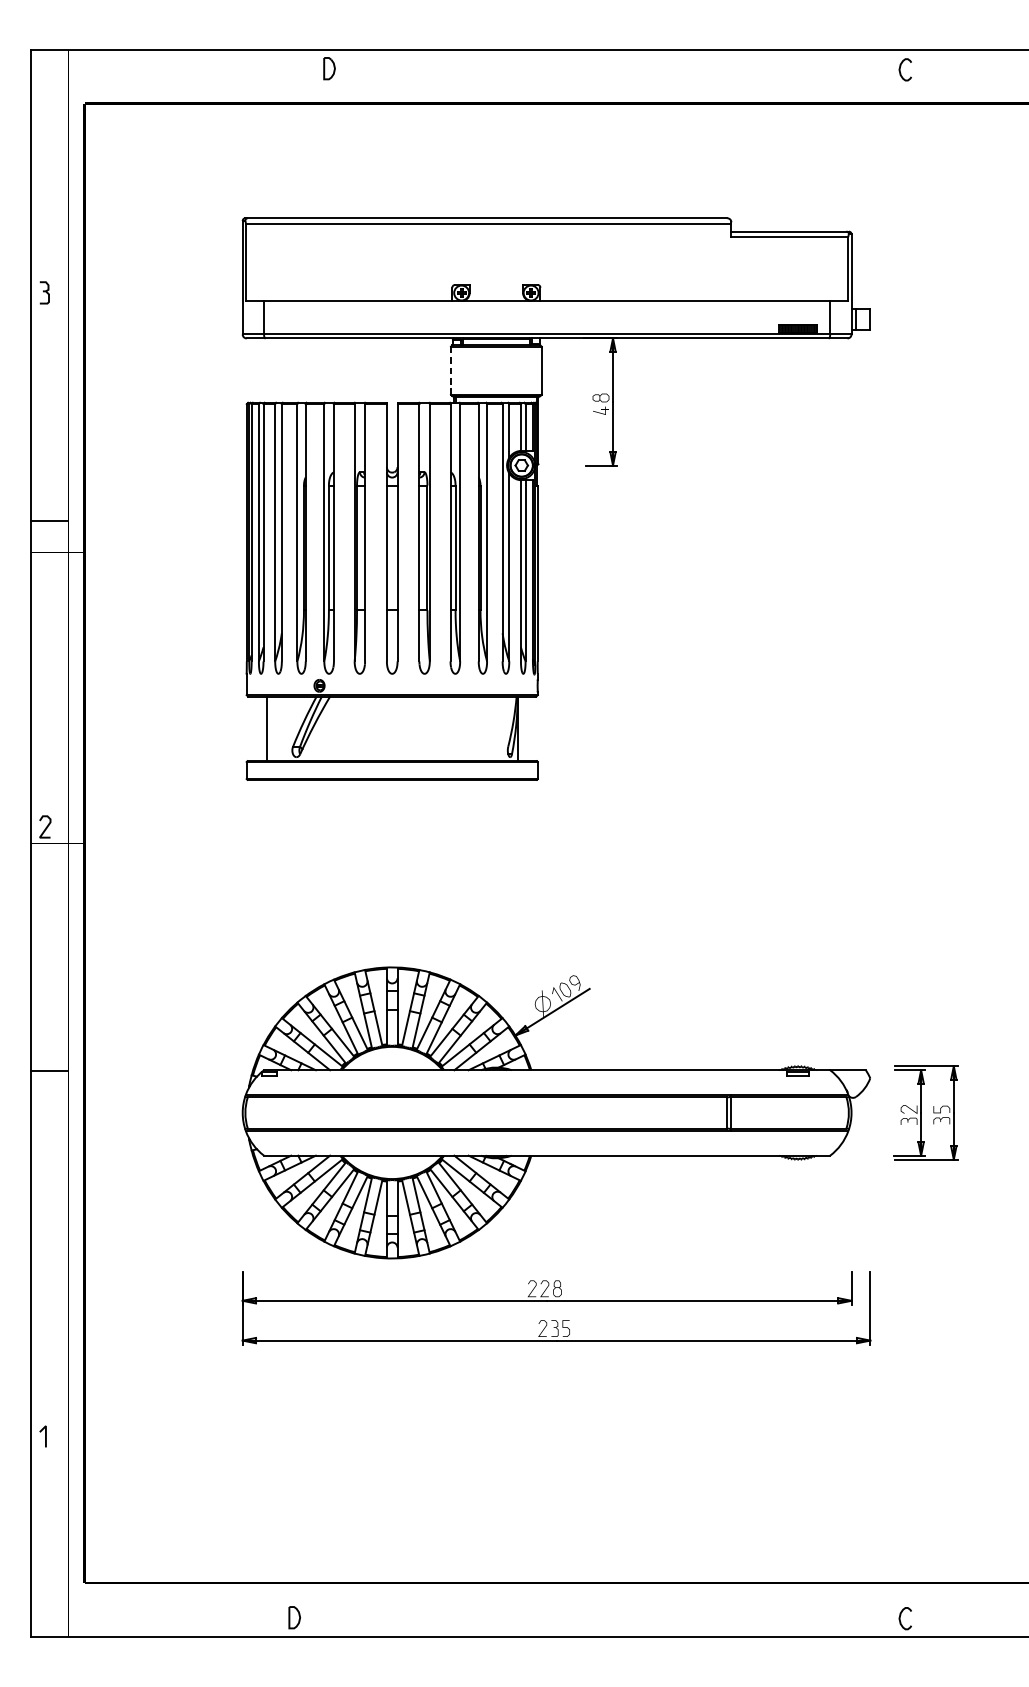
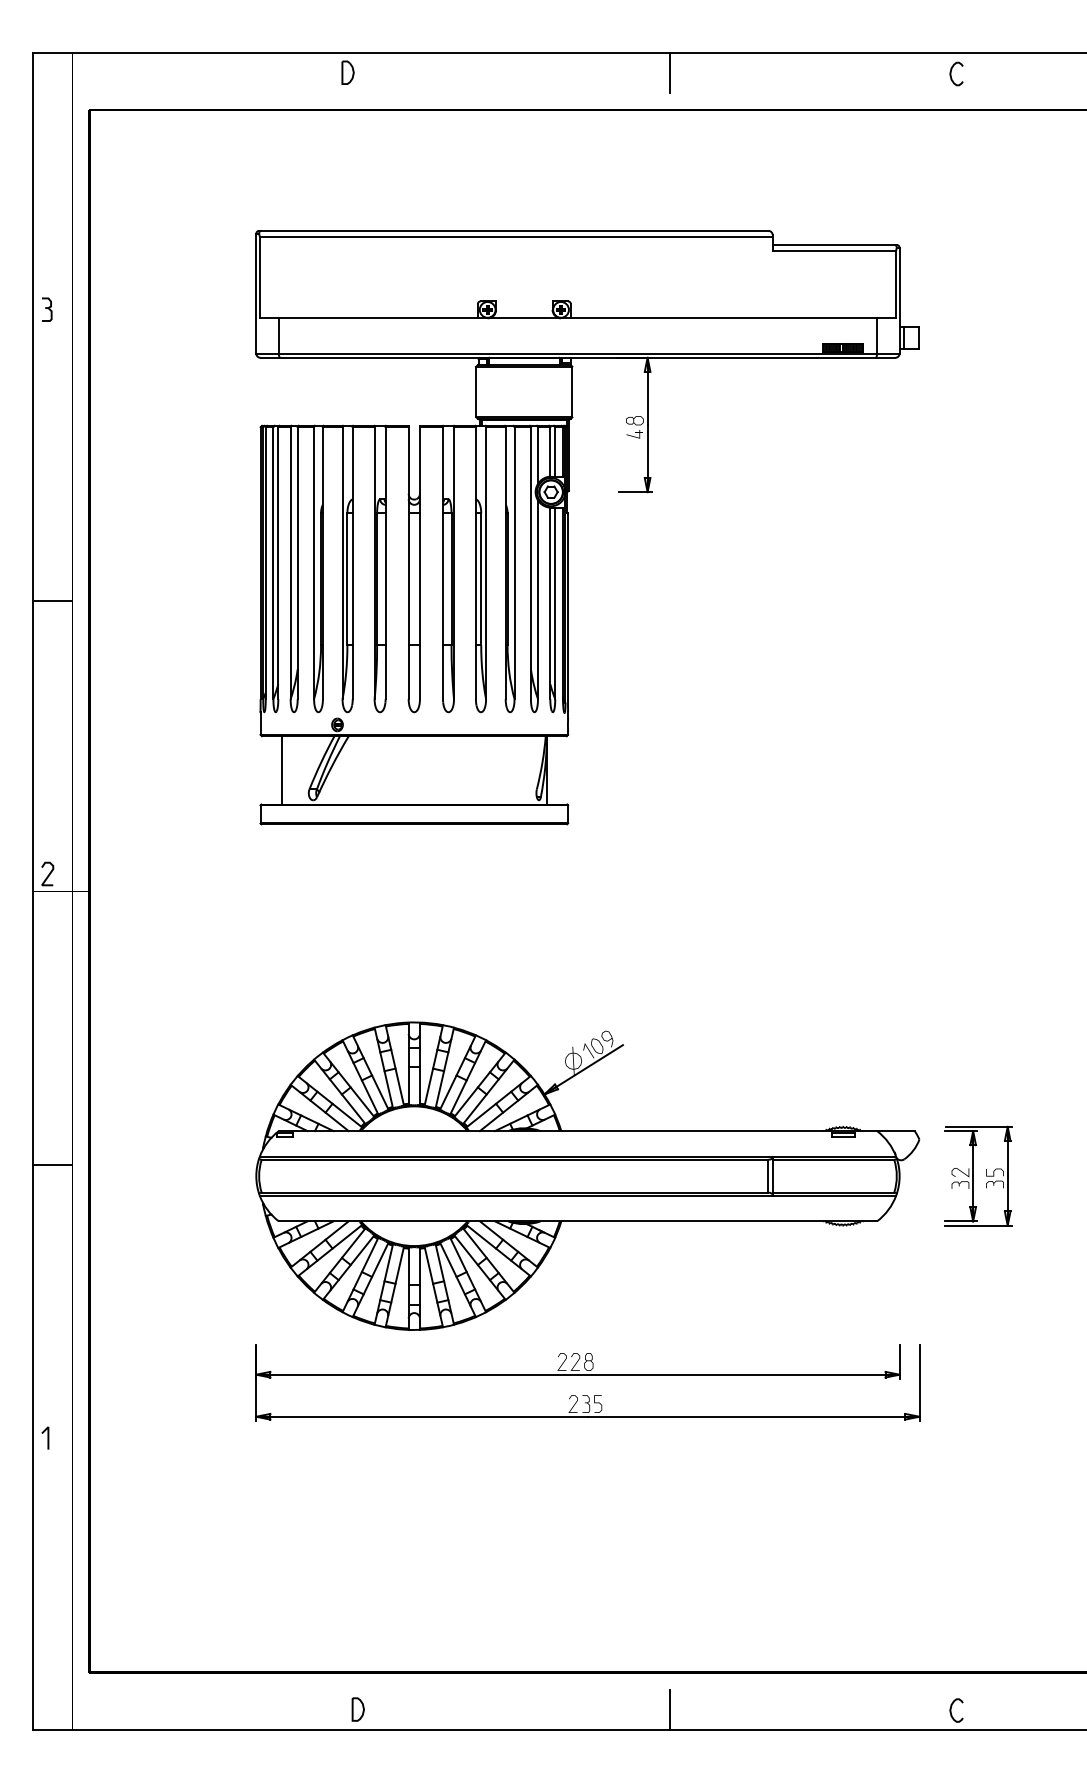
line: (634, 68) -> (670, 72), added
line: (451, 371) -> (476, 392), dashed -> solid
line: (49, 521) -> (52, 601), moved
line: (49, 1071) -> (52, 1165), moved
line: (45, 1435) -> (47, 1437), moved
part: (293, 1617) -> (357, 1709), moved
line: (634, 1617) -> (670, 1709), added

